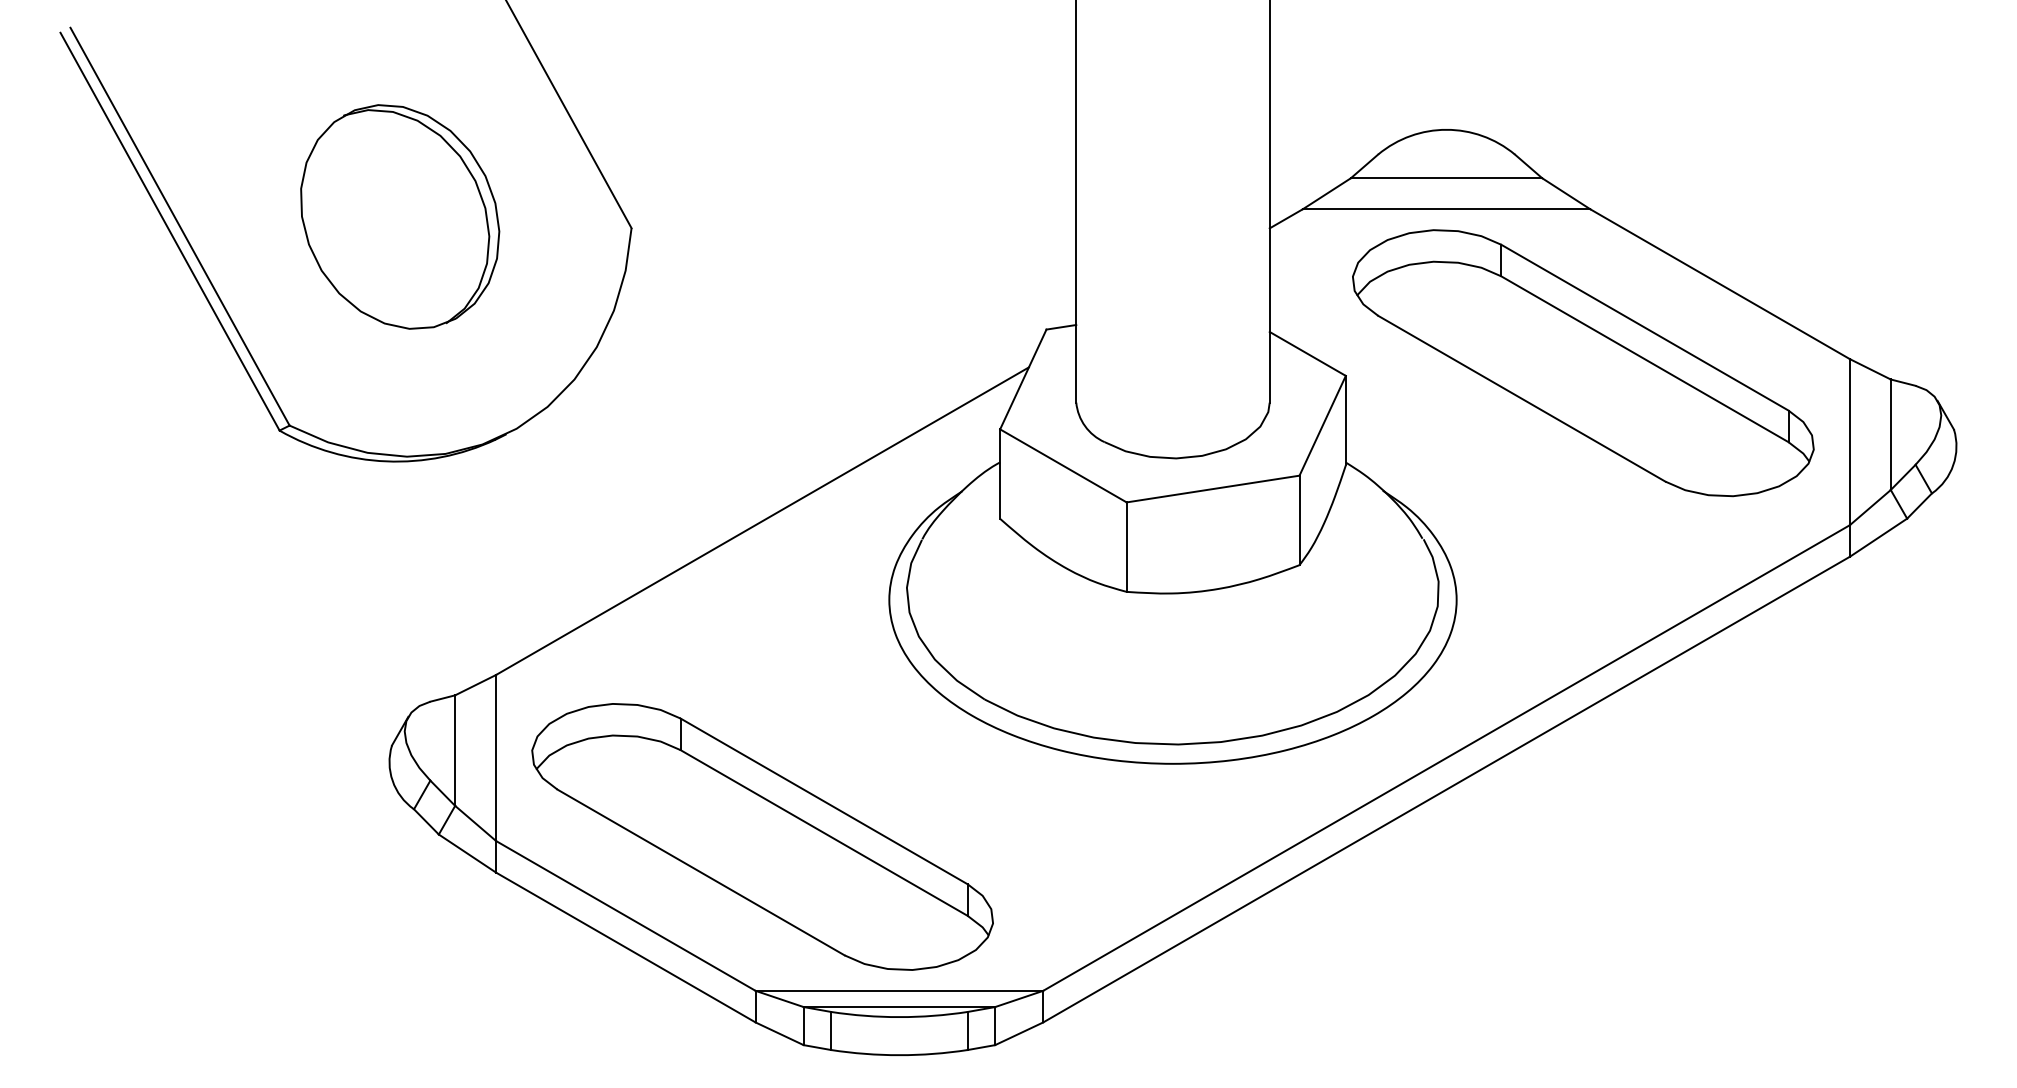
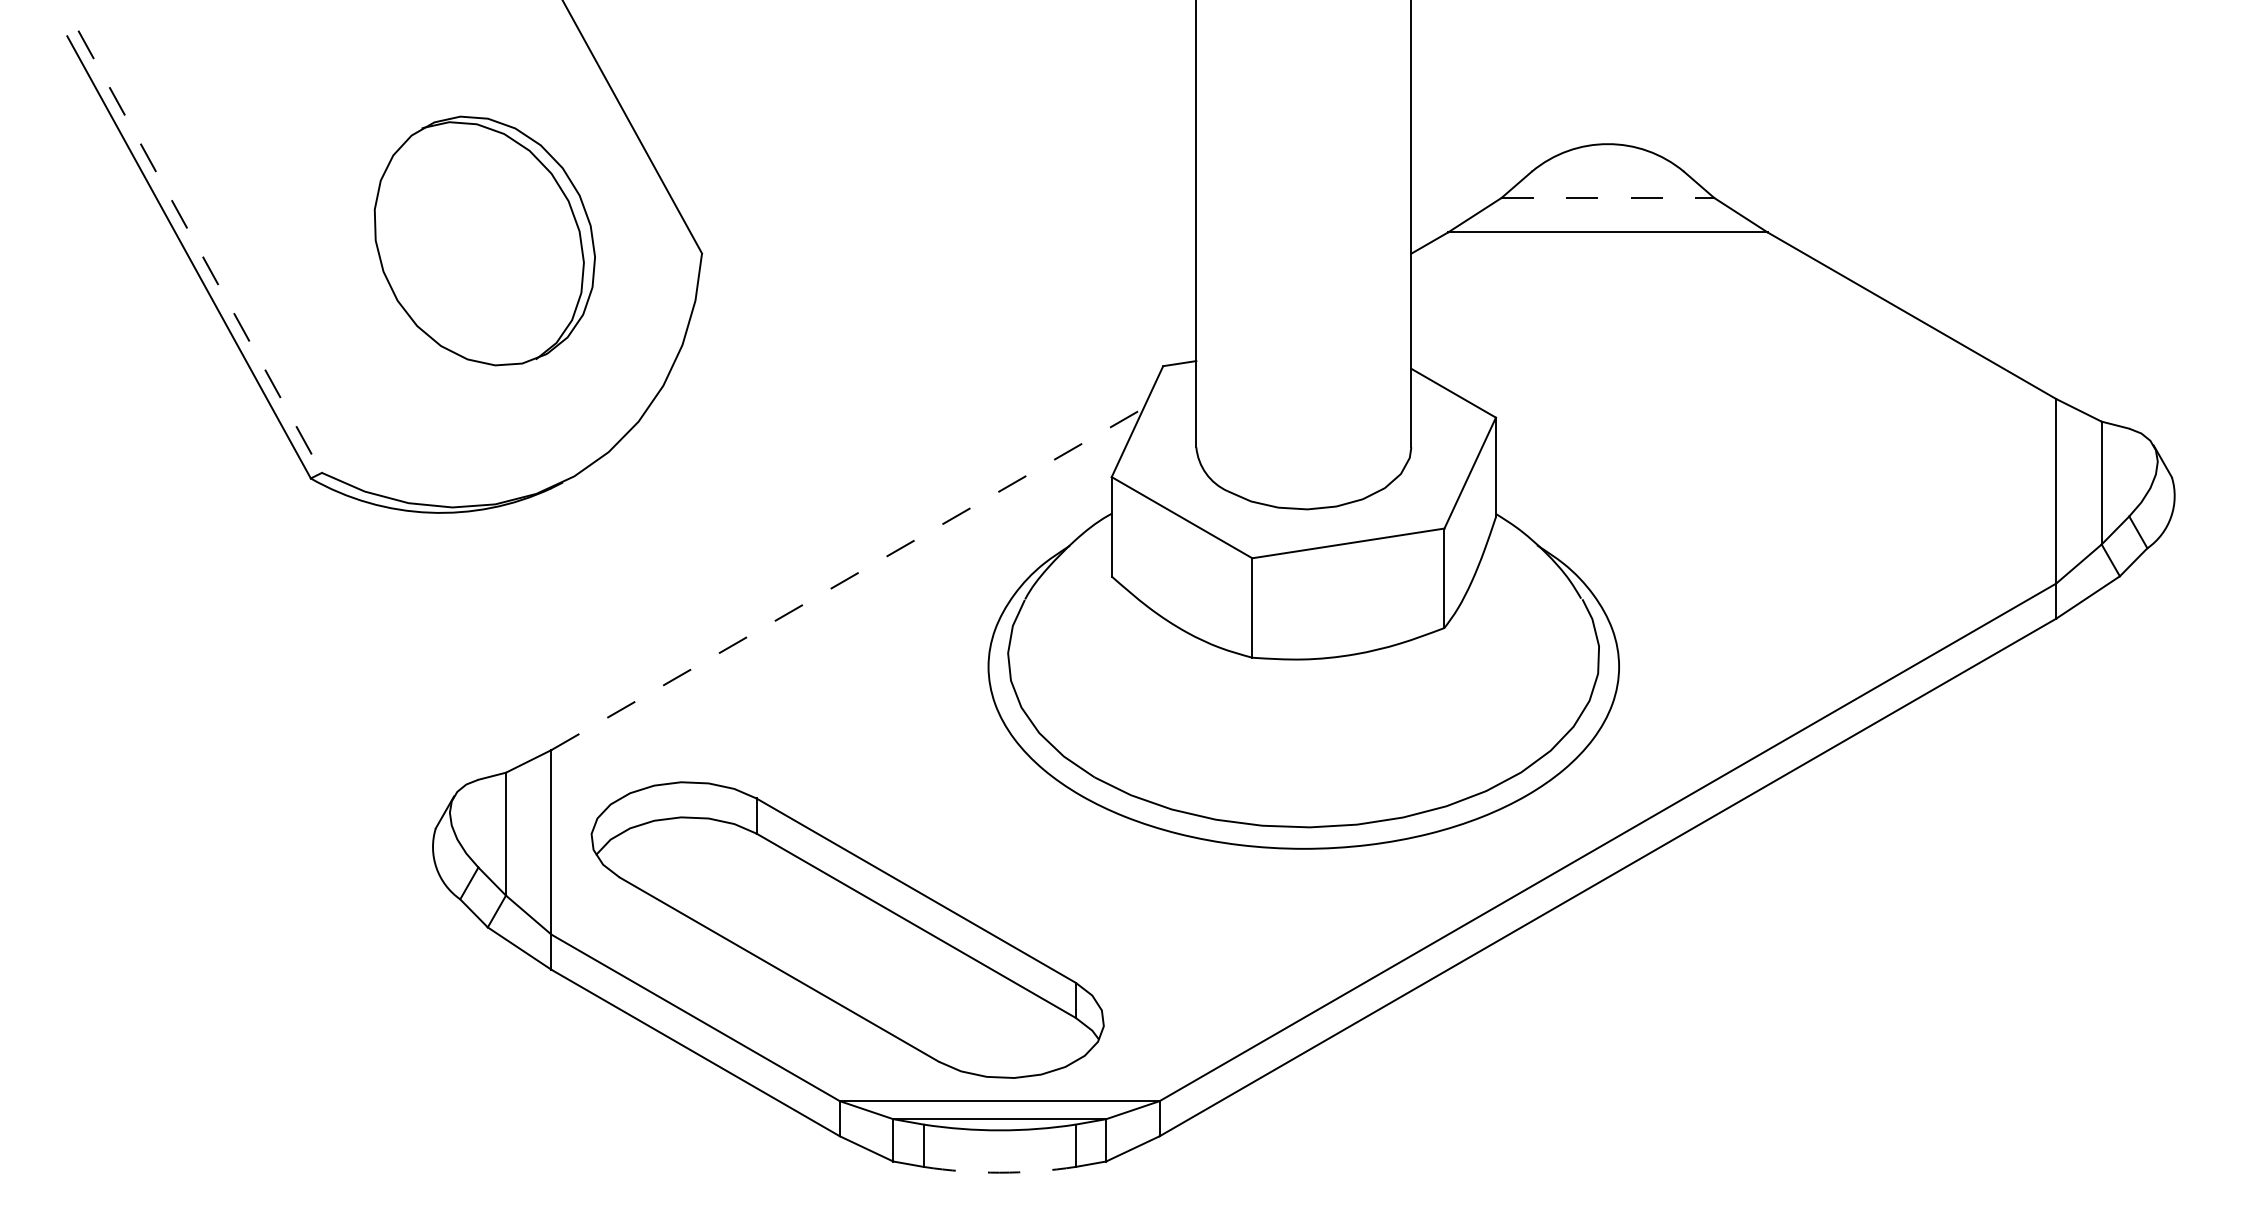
line: (1446, 178) -> (1607, 198), solid -> dashed
part: (400, 216) -> (485, 240), moved
line: (180, 227) -> (200, 252), solid -> dashed
part: (1583, 363) -> (1760, 403), removed
line: (762, 521) -> (847, 579), solid -> dashed
arc: (899, 1055) -> (999, 1173), solid -> dashed

